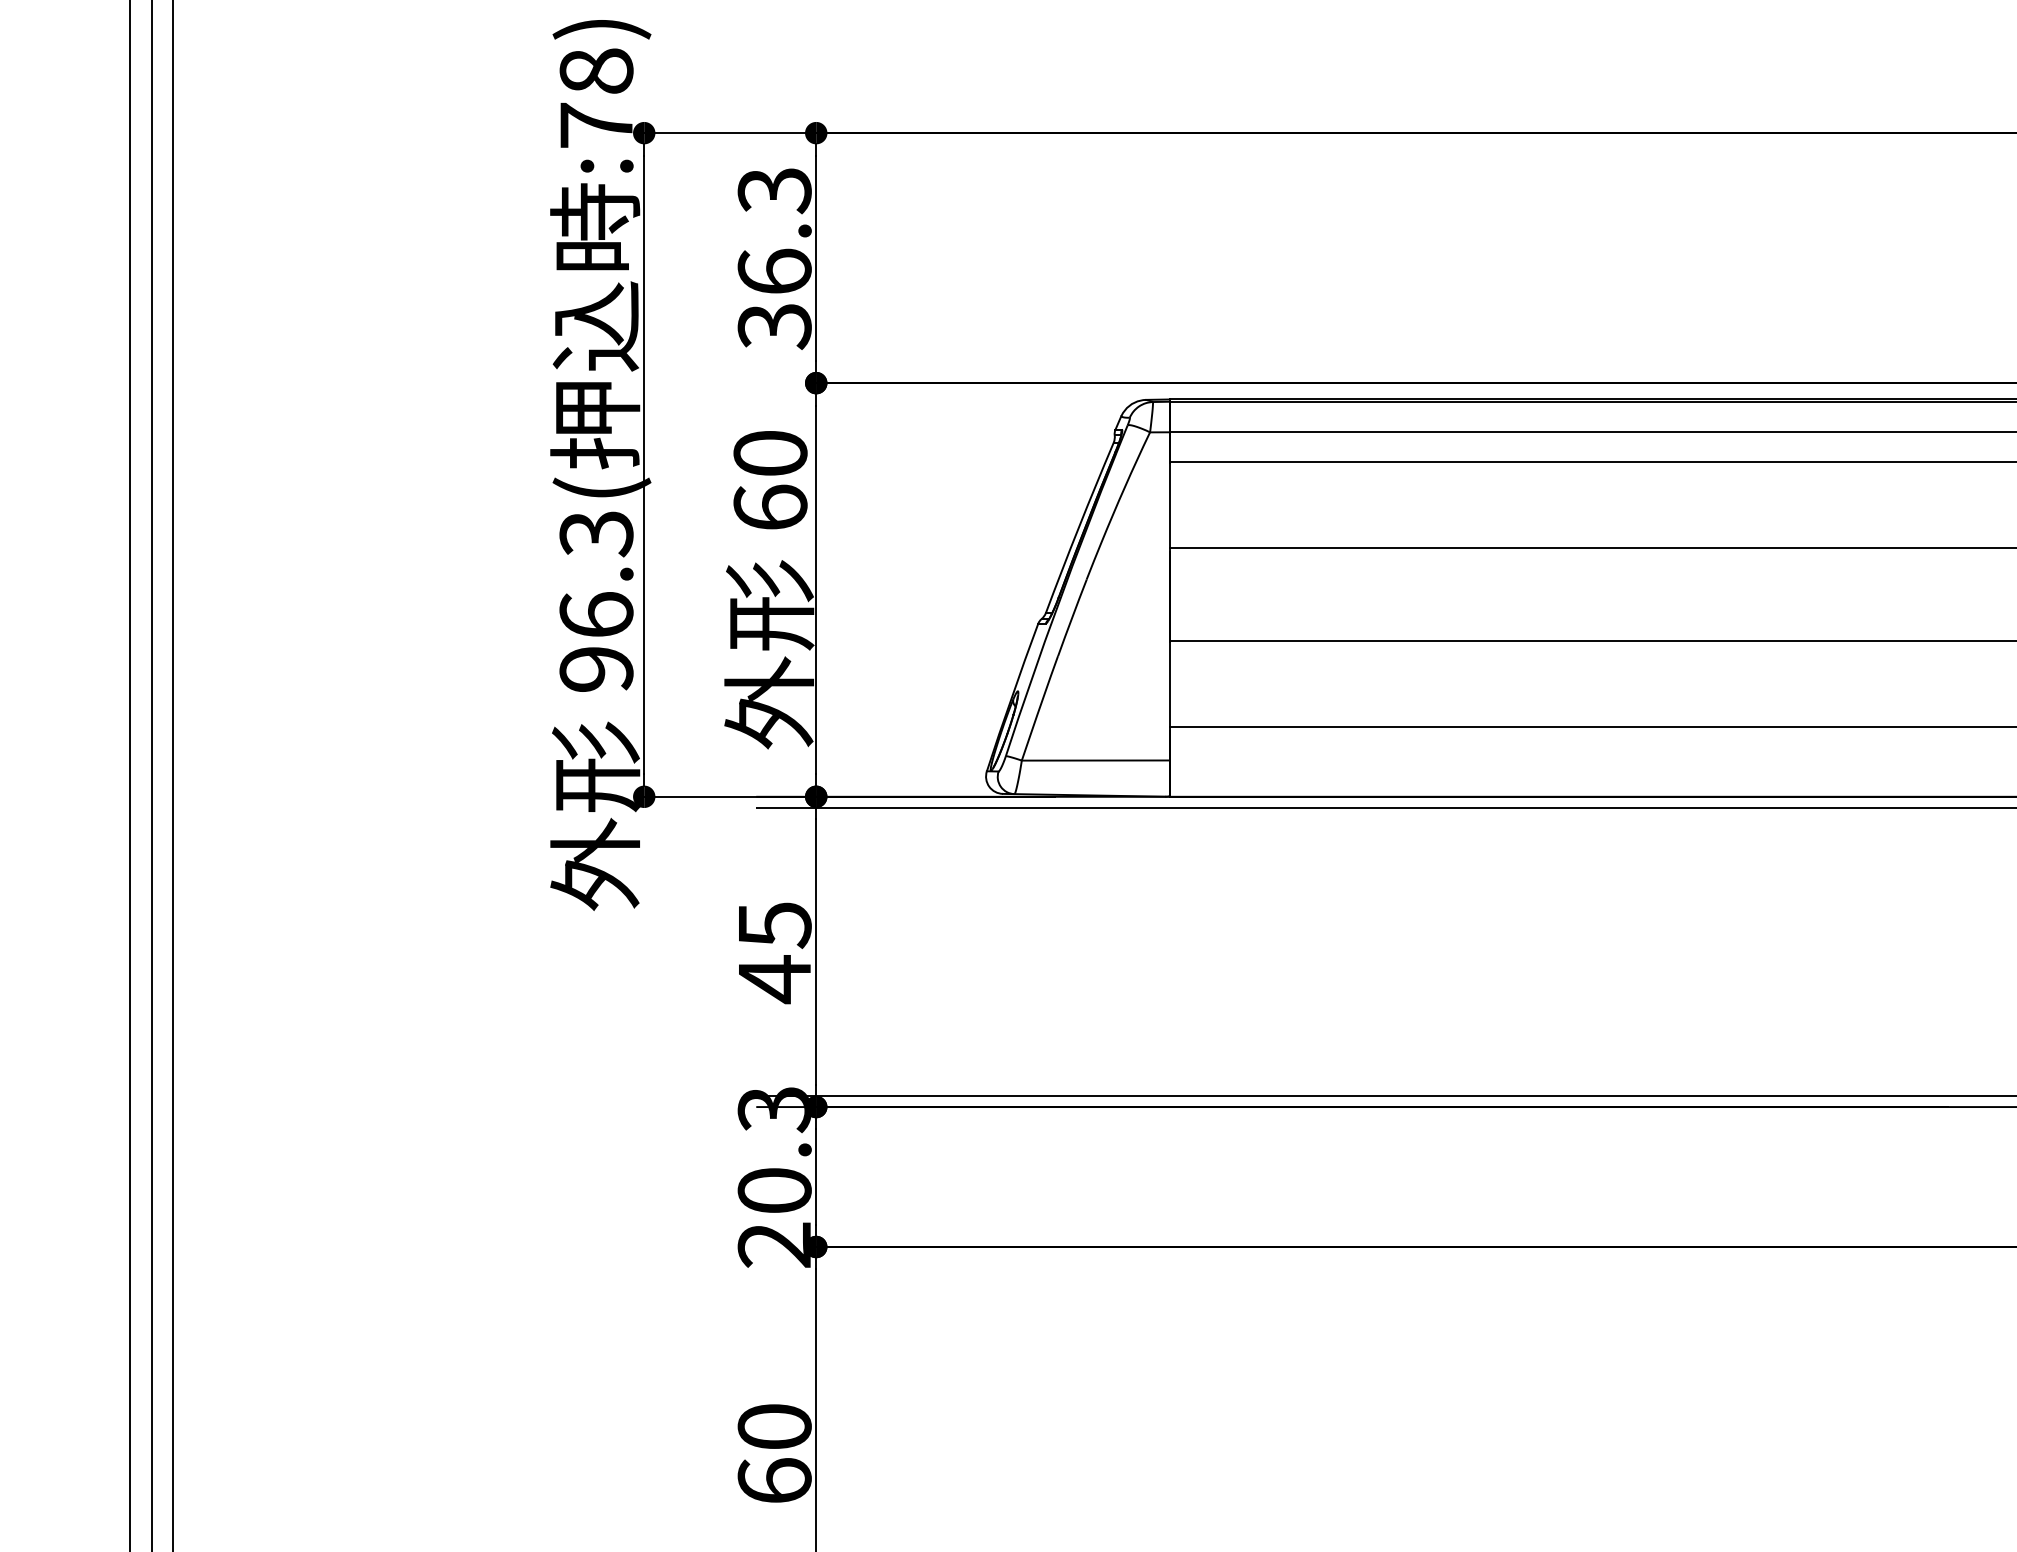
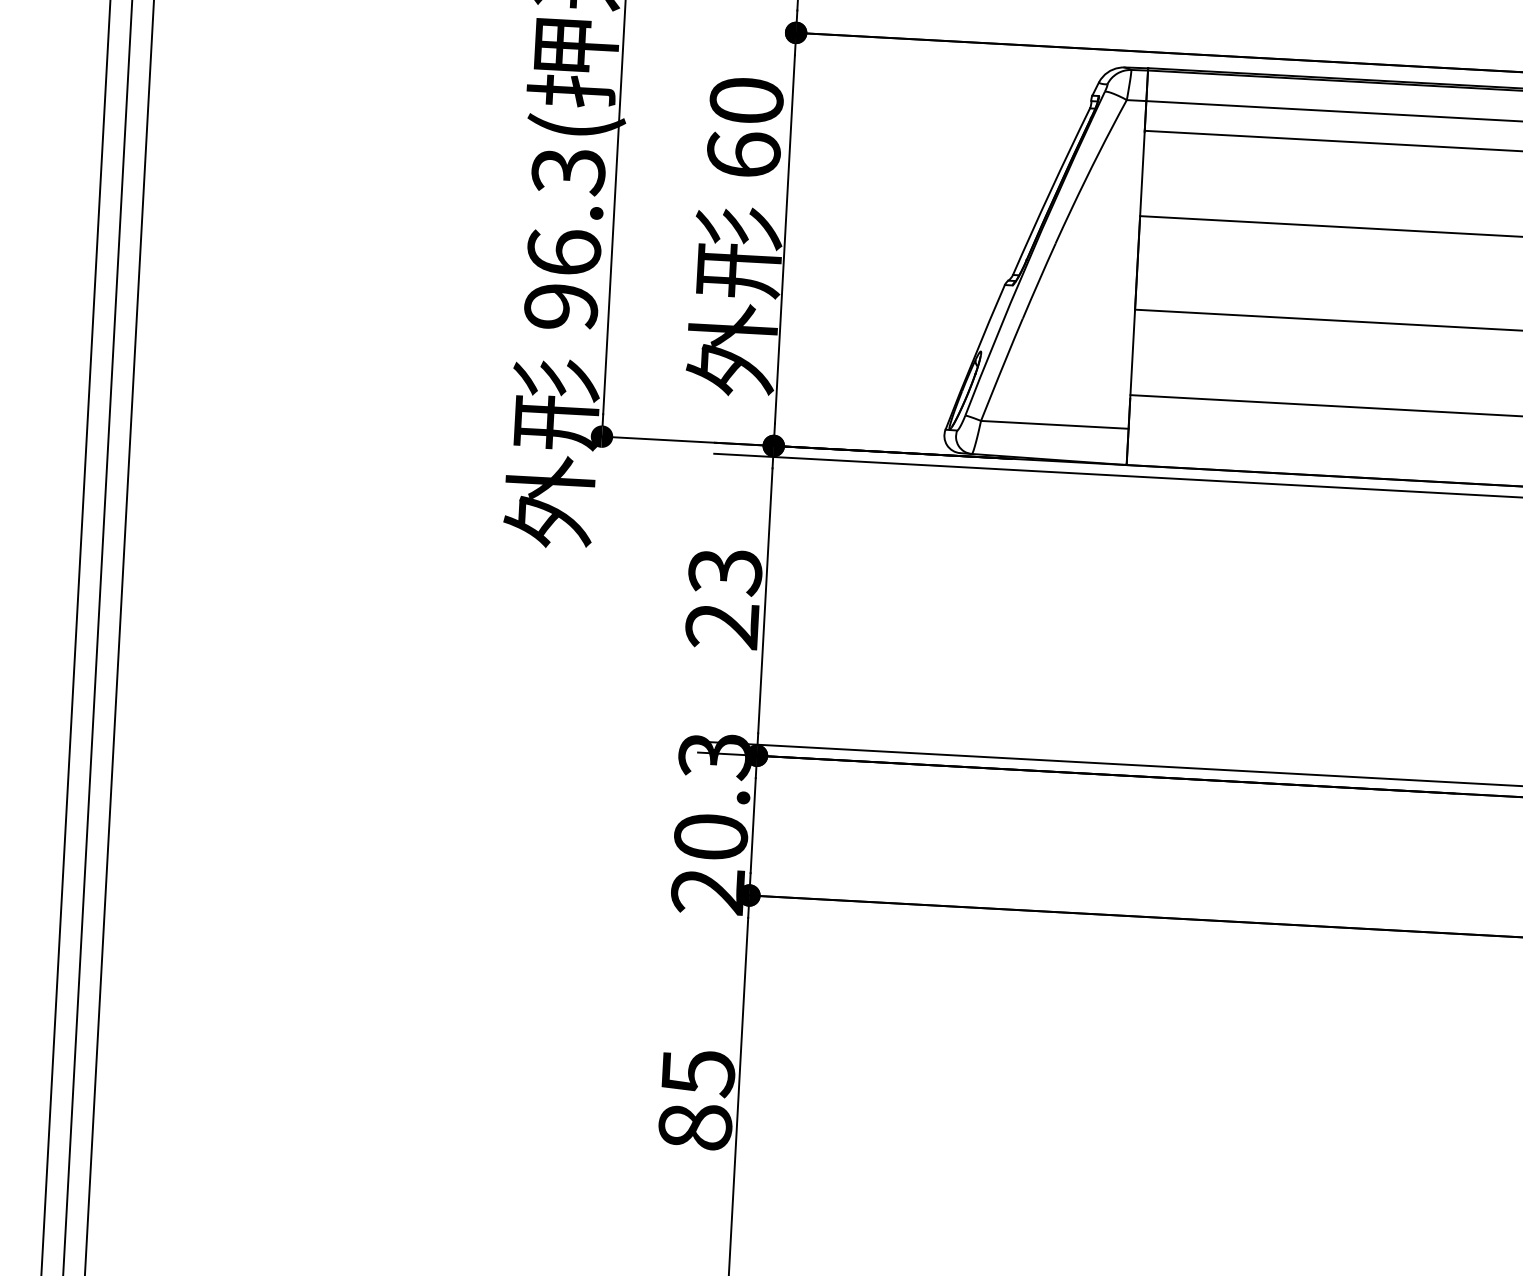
text: (774, 953) -> (723, 600), 45 -> 23
text: (774, 1453) -> (696, 1099), 60 -> 85

